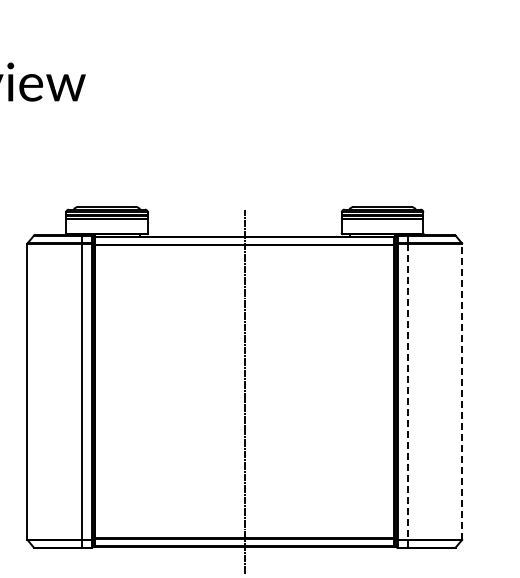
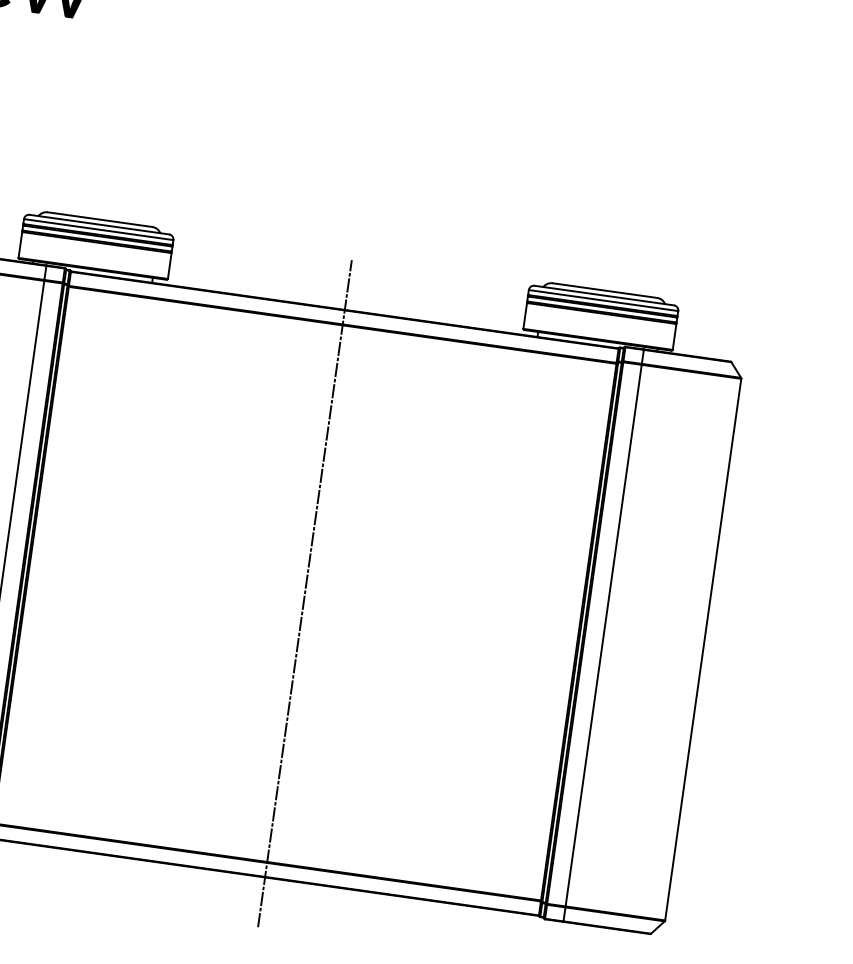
line: (407, 391) -> (603, 635), dashed -> solid
line: (462, 391) -> (703, 649), dashed -> solid

